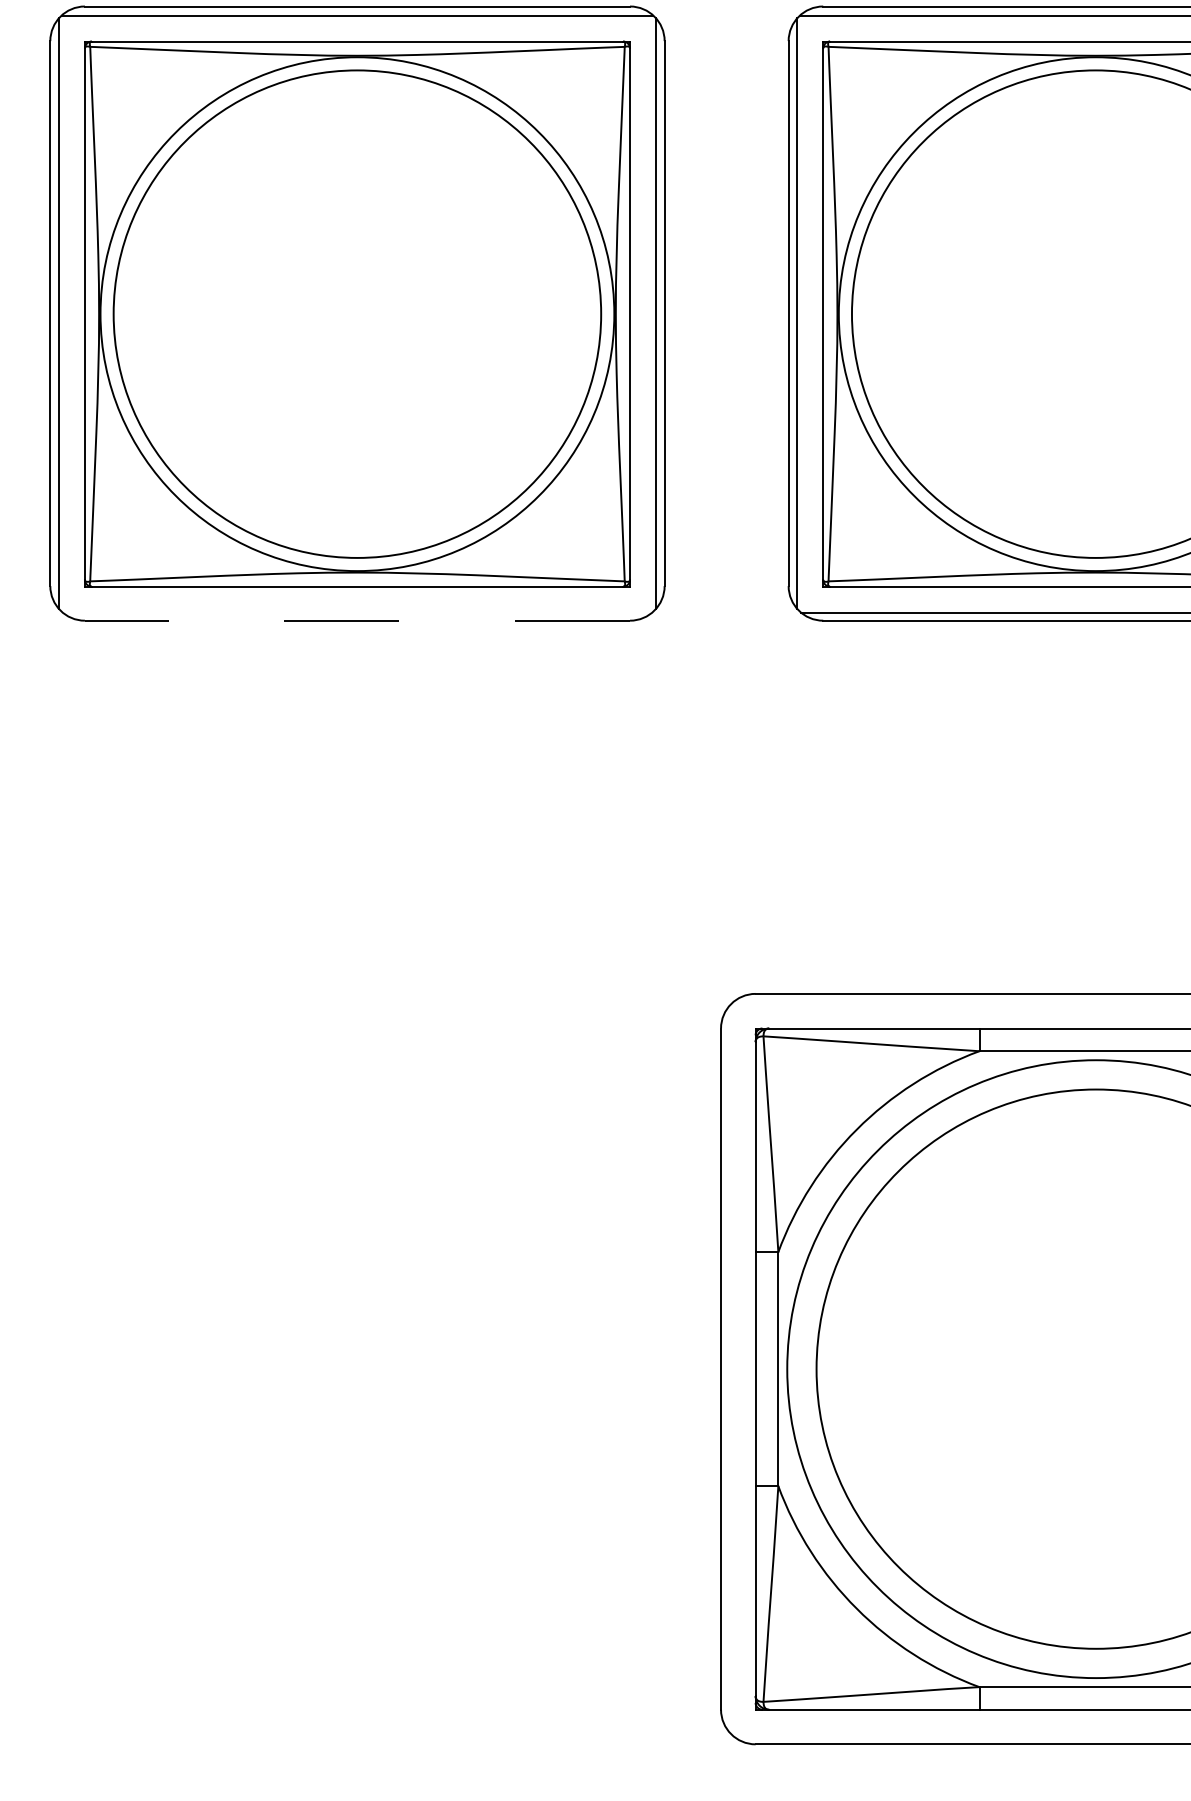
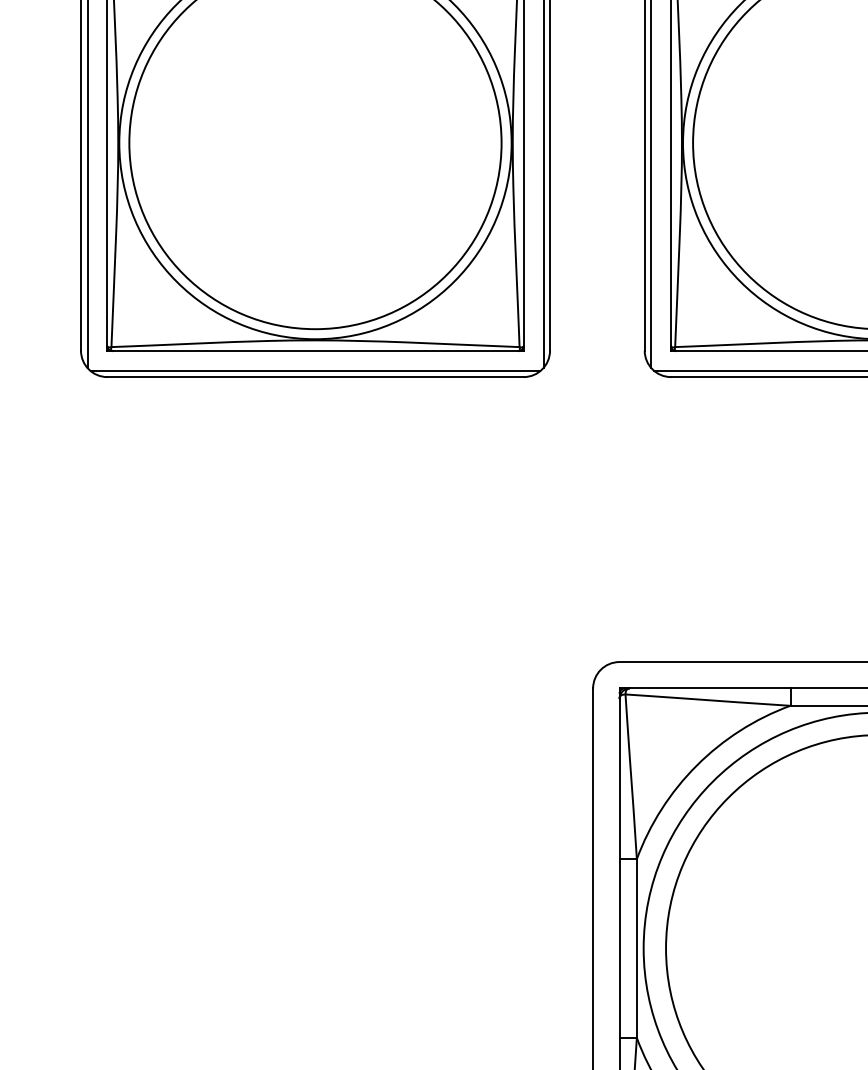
line: (357, 612) -> (315, 370), added
line: (357, 620) -> (315, 376), dashed -> solid

